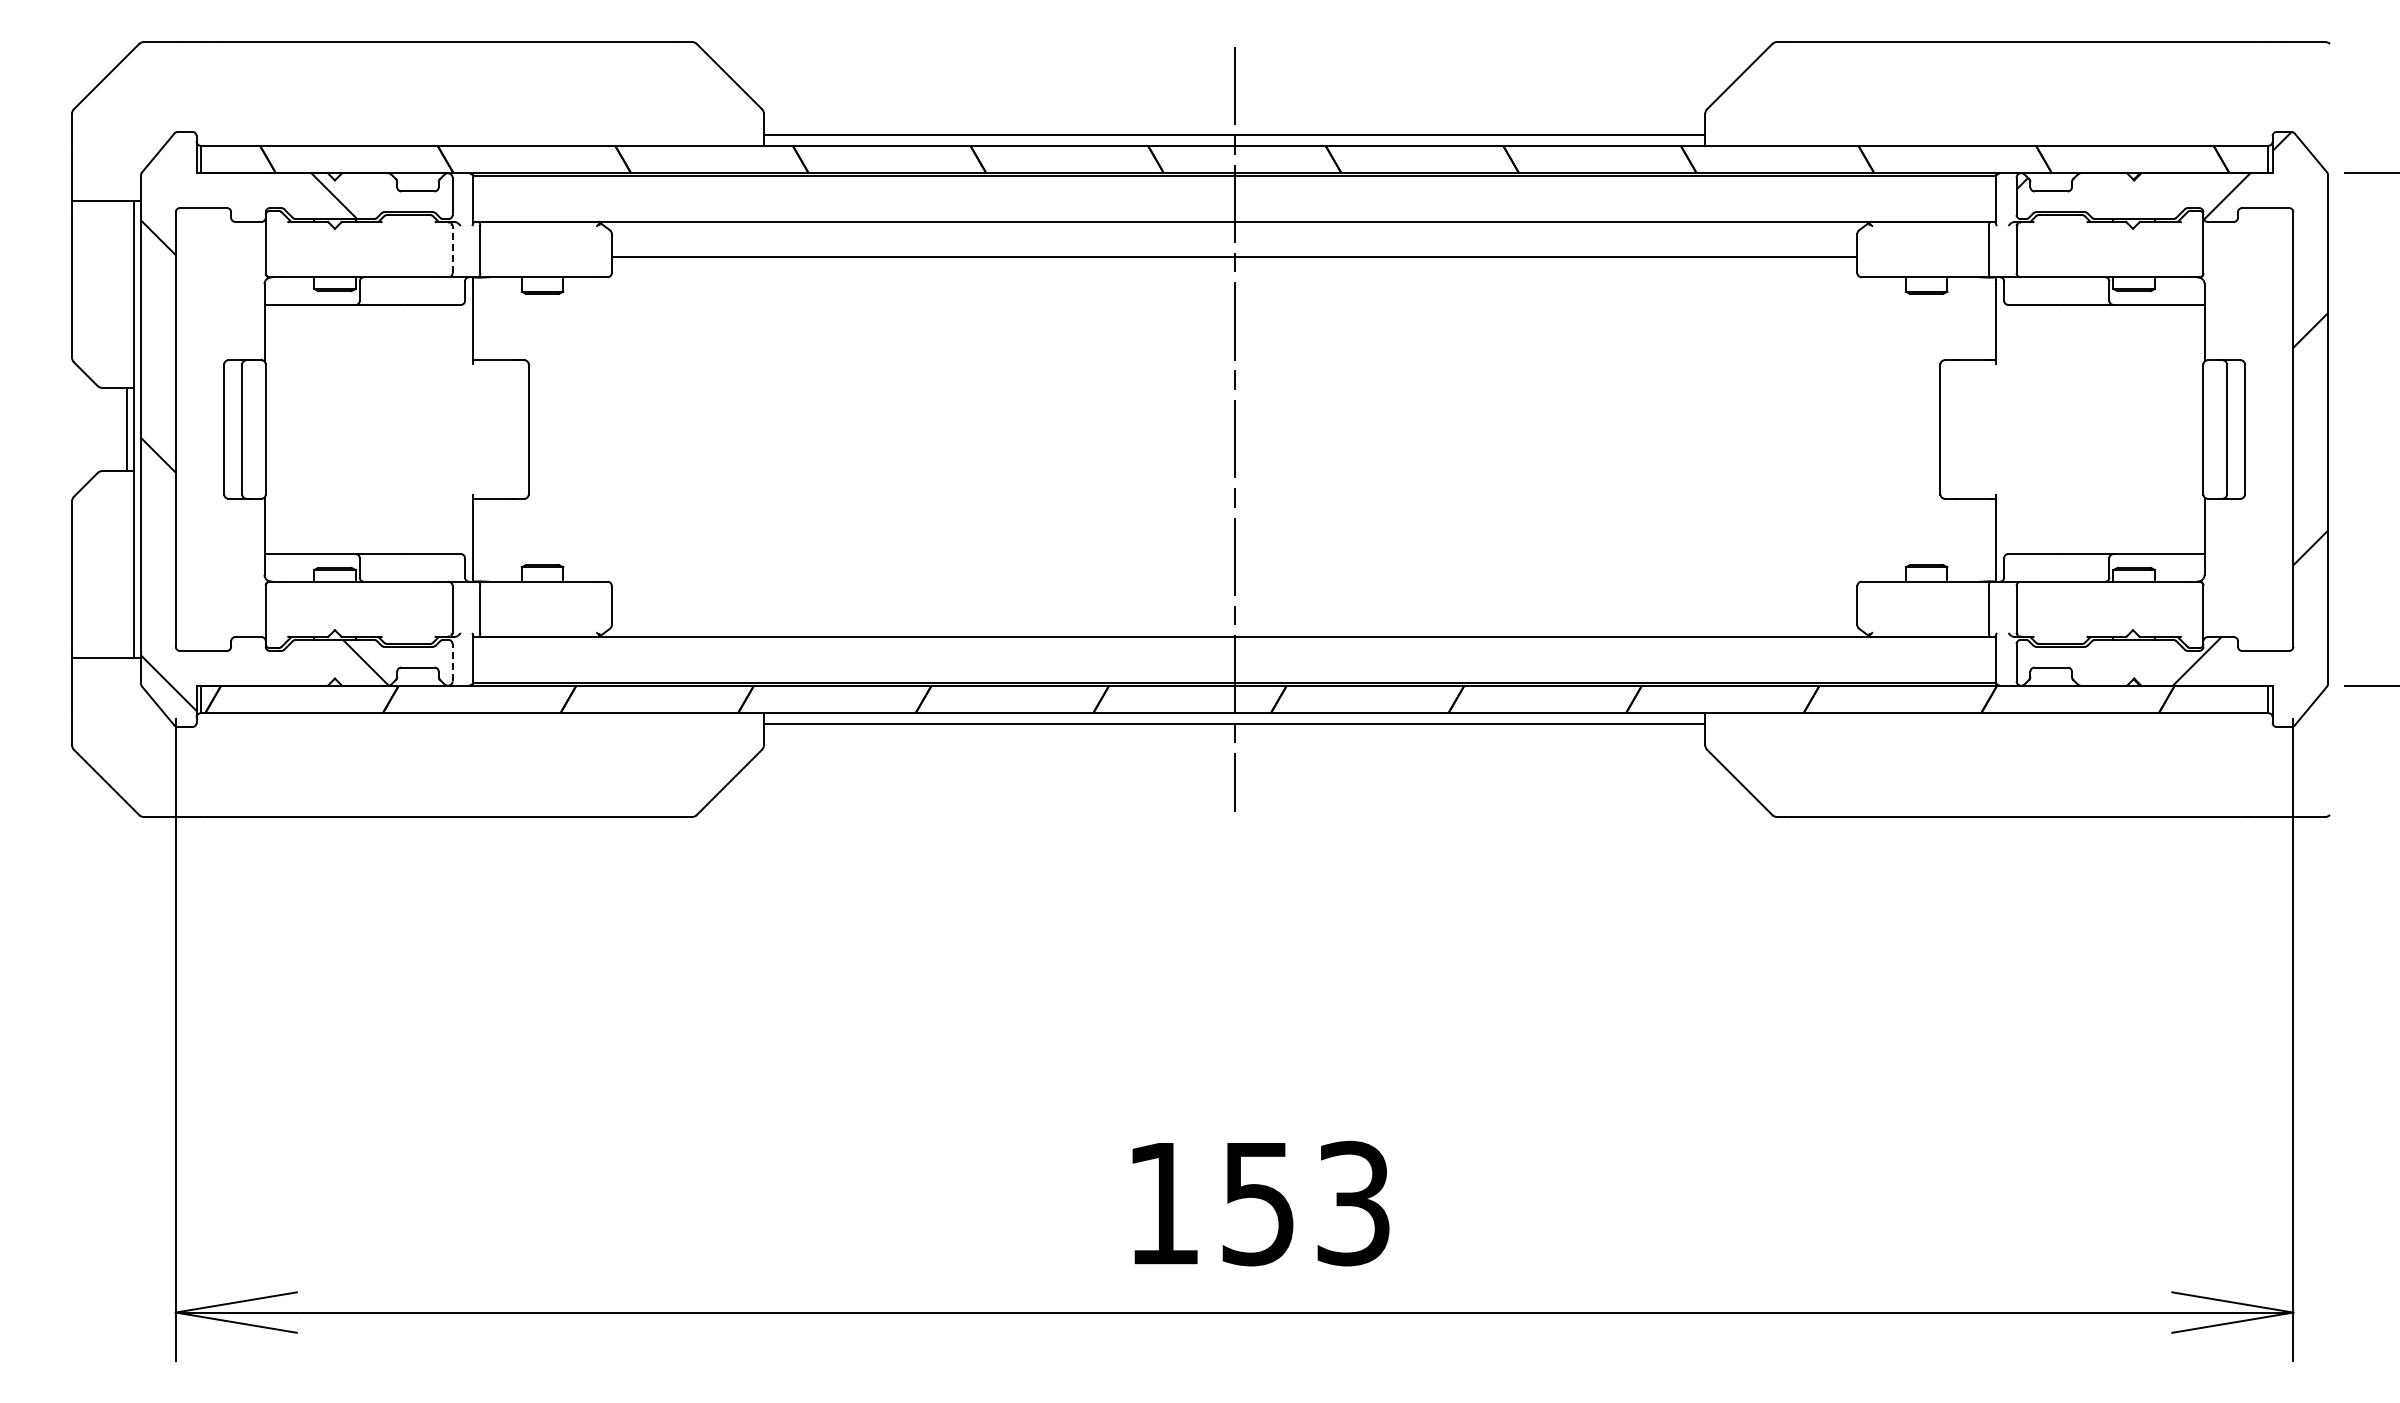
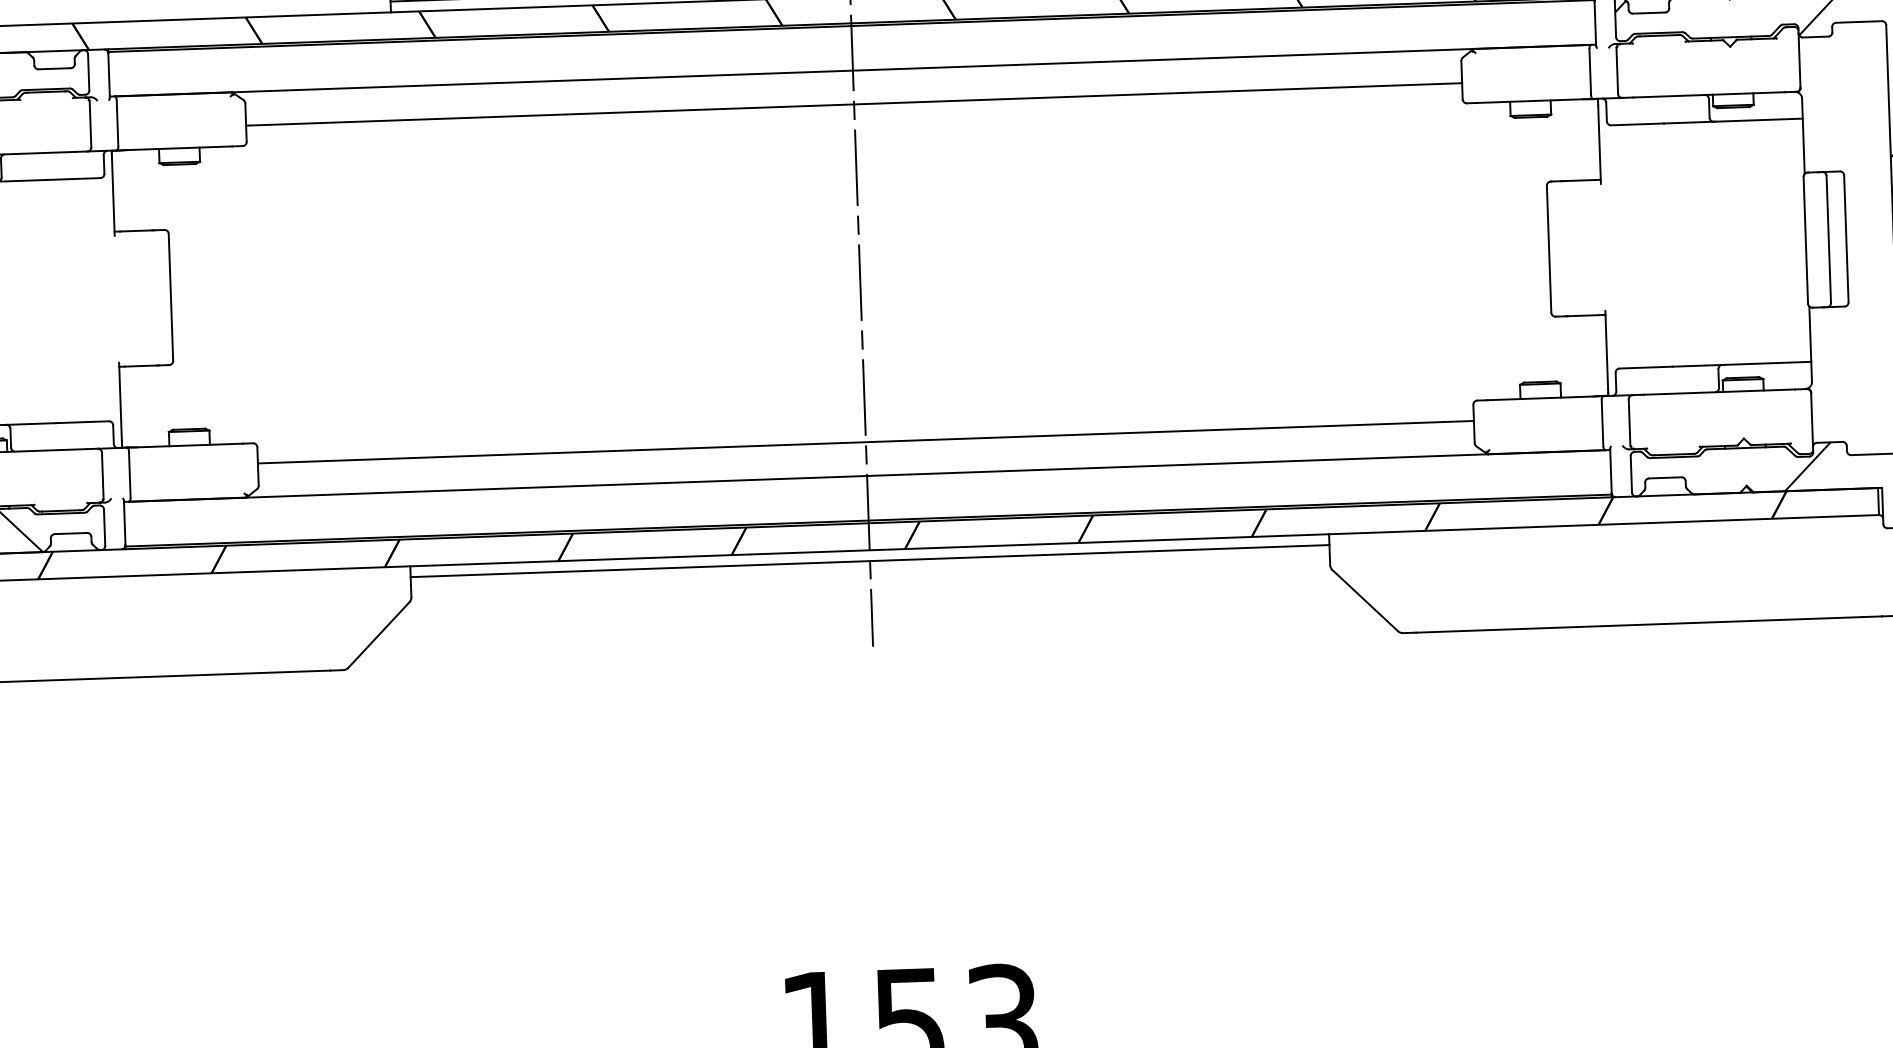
line: (452, 249) -> (90, 124), dashed -> solid
line: (1234, 602) -> (865, 442), added
line: (452, 662) -> (104, 527), dashed -> solid

